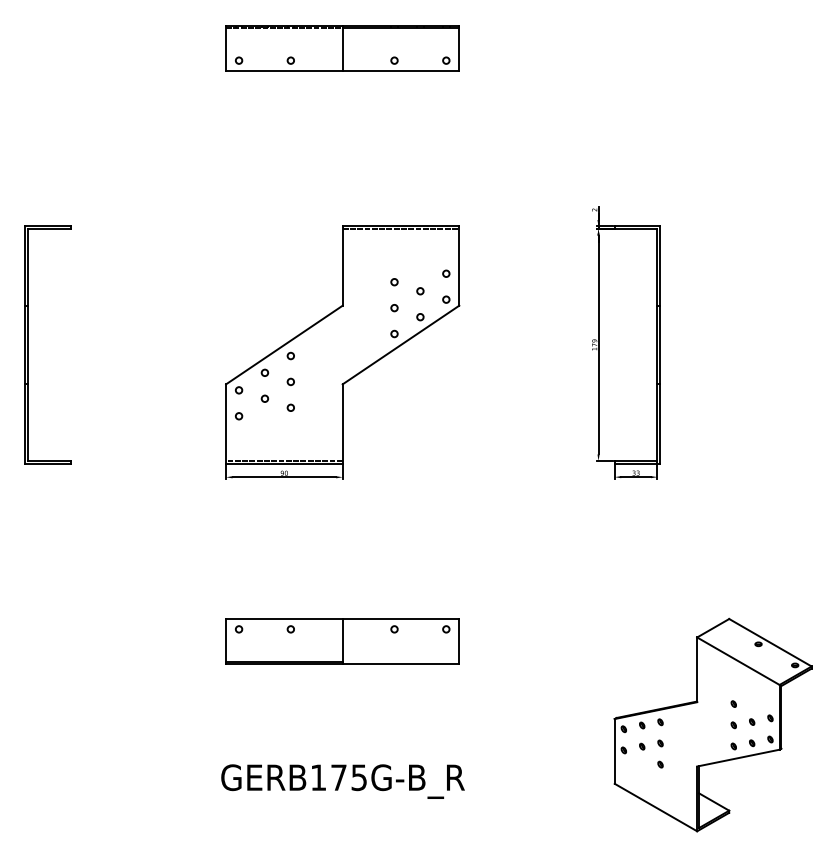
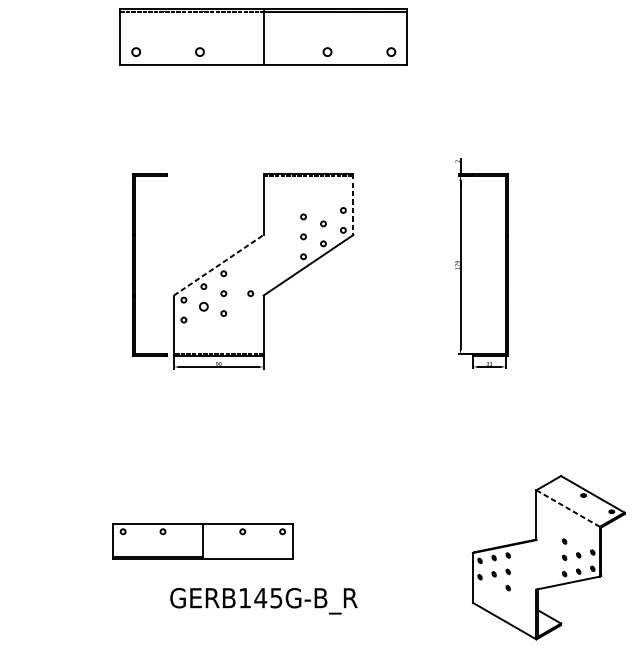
part: (342, 48) -> (263, 37), size x1.6
line: (459, 266) -> (353, 204), solid -> dashed
part: (28, 344) -> (135, 264), moved
line: (284, 344) -> (218, 264), solid -> dashed
circle: (325, 381) -> (250, 293), added
circle: (264, 398) -> (203, 306), size x1.6
part: (342, 641) -> (202, 541), moved
line: (738, 661) -> (568, 508), solid -> dashed
text: (338, 777) -> (260, 598), GERB175G-B_R -> GERB145G-B_R

